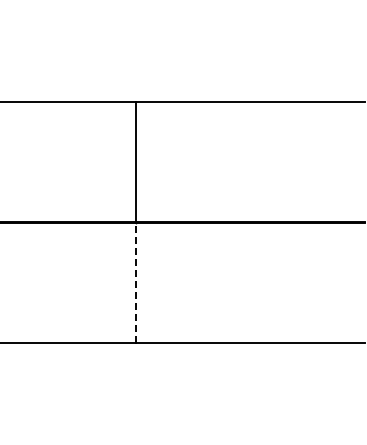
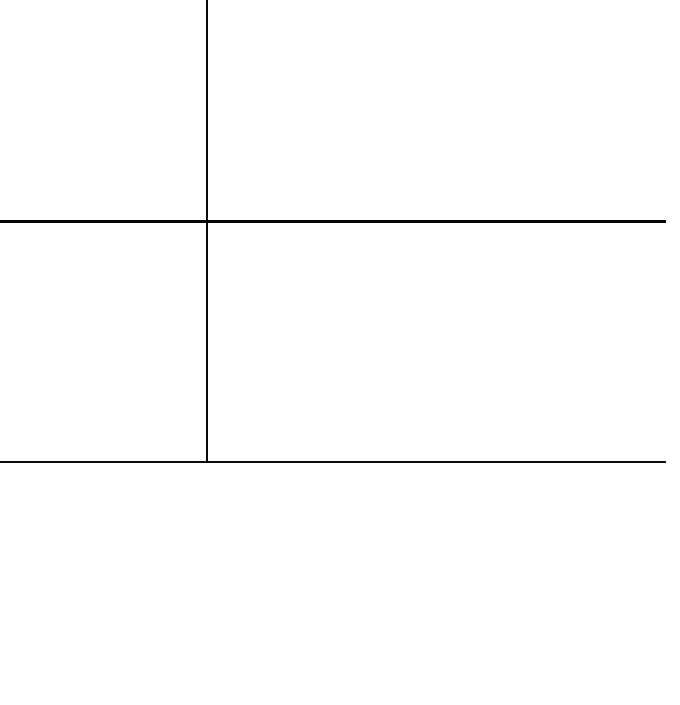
line: (136, 282) -> (207, 341), dashed -> solid

